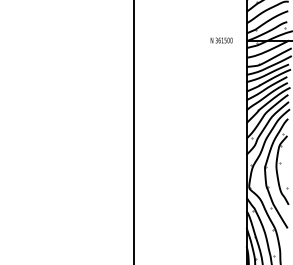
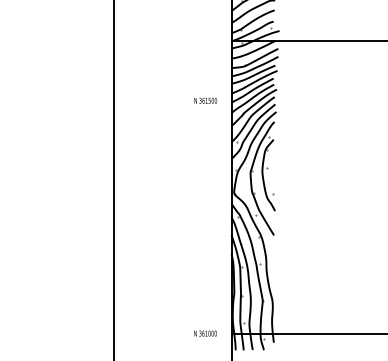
text: (221, 40) -> (205, 100), moved

